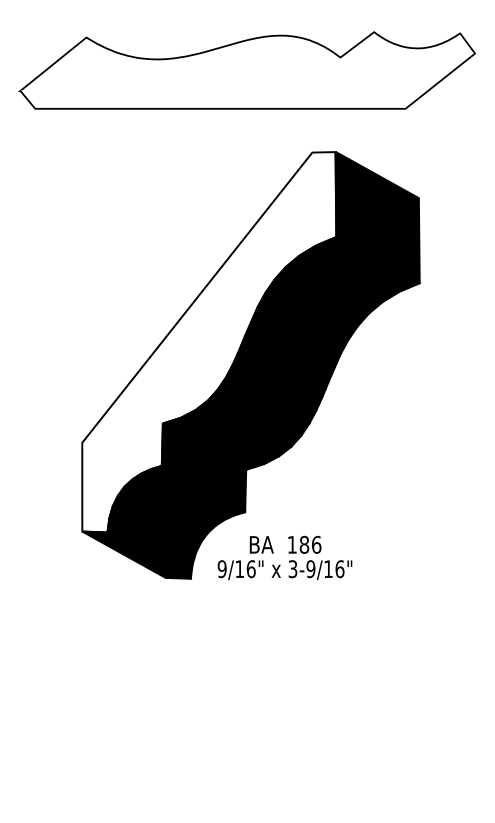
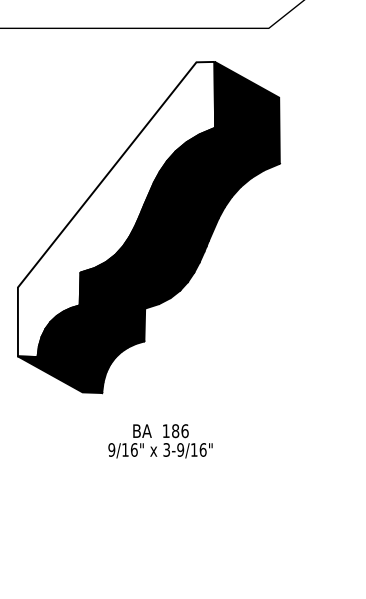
text: (284, 557) -> (160, 440), moved

